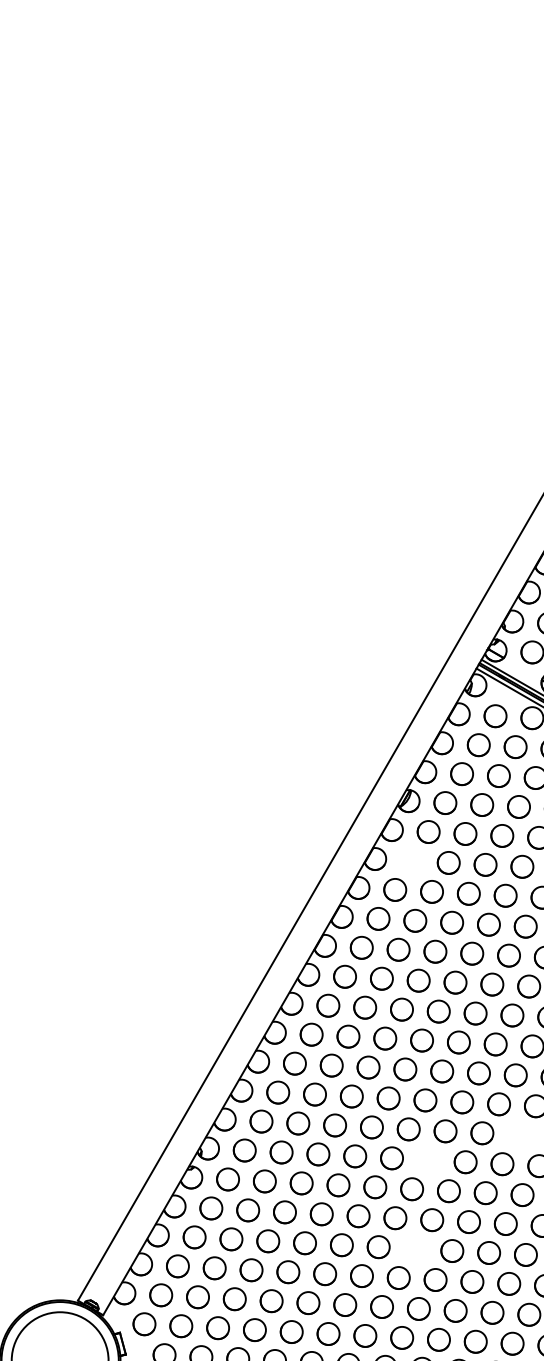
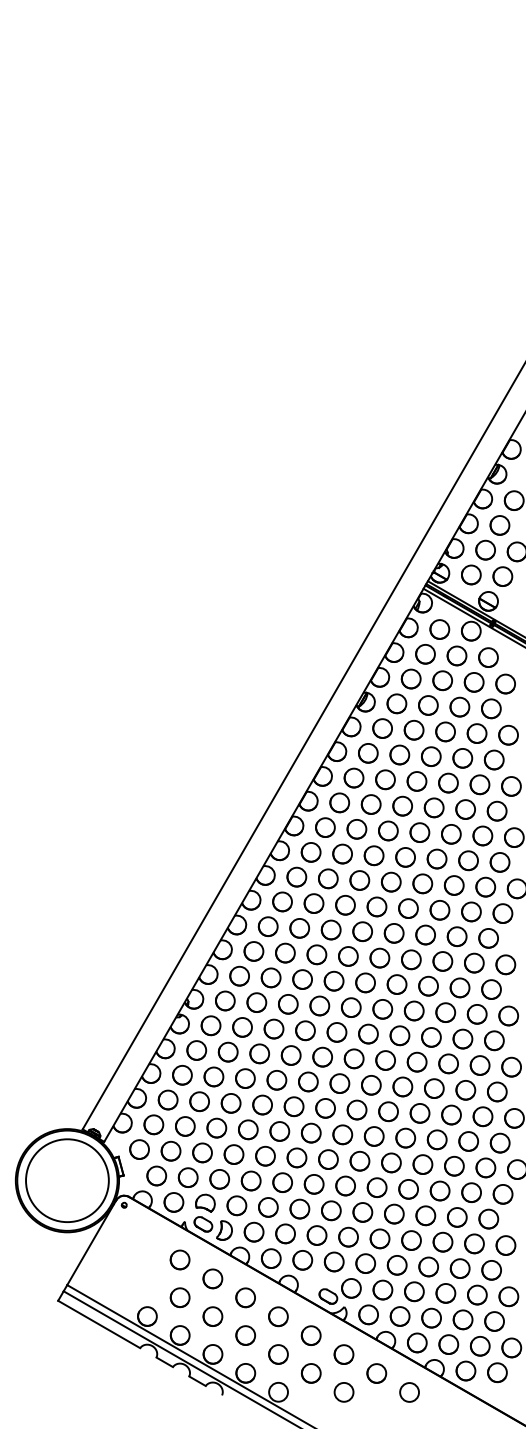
circle: (412, 861) -> (368, 753), added
part: (518, 1134) -> (459, 987), added
part: (428, 1160) -> (382, 1009), added
circle: (415, 1249) -> (371, 1085), added

